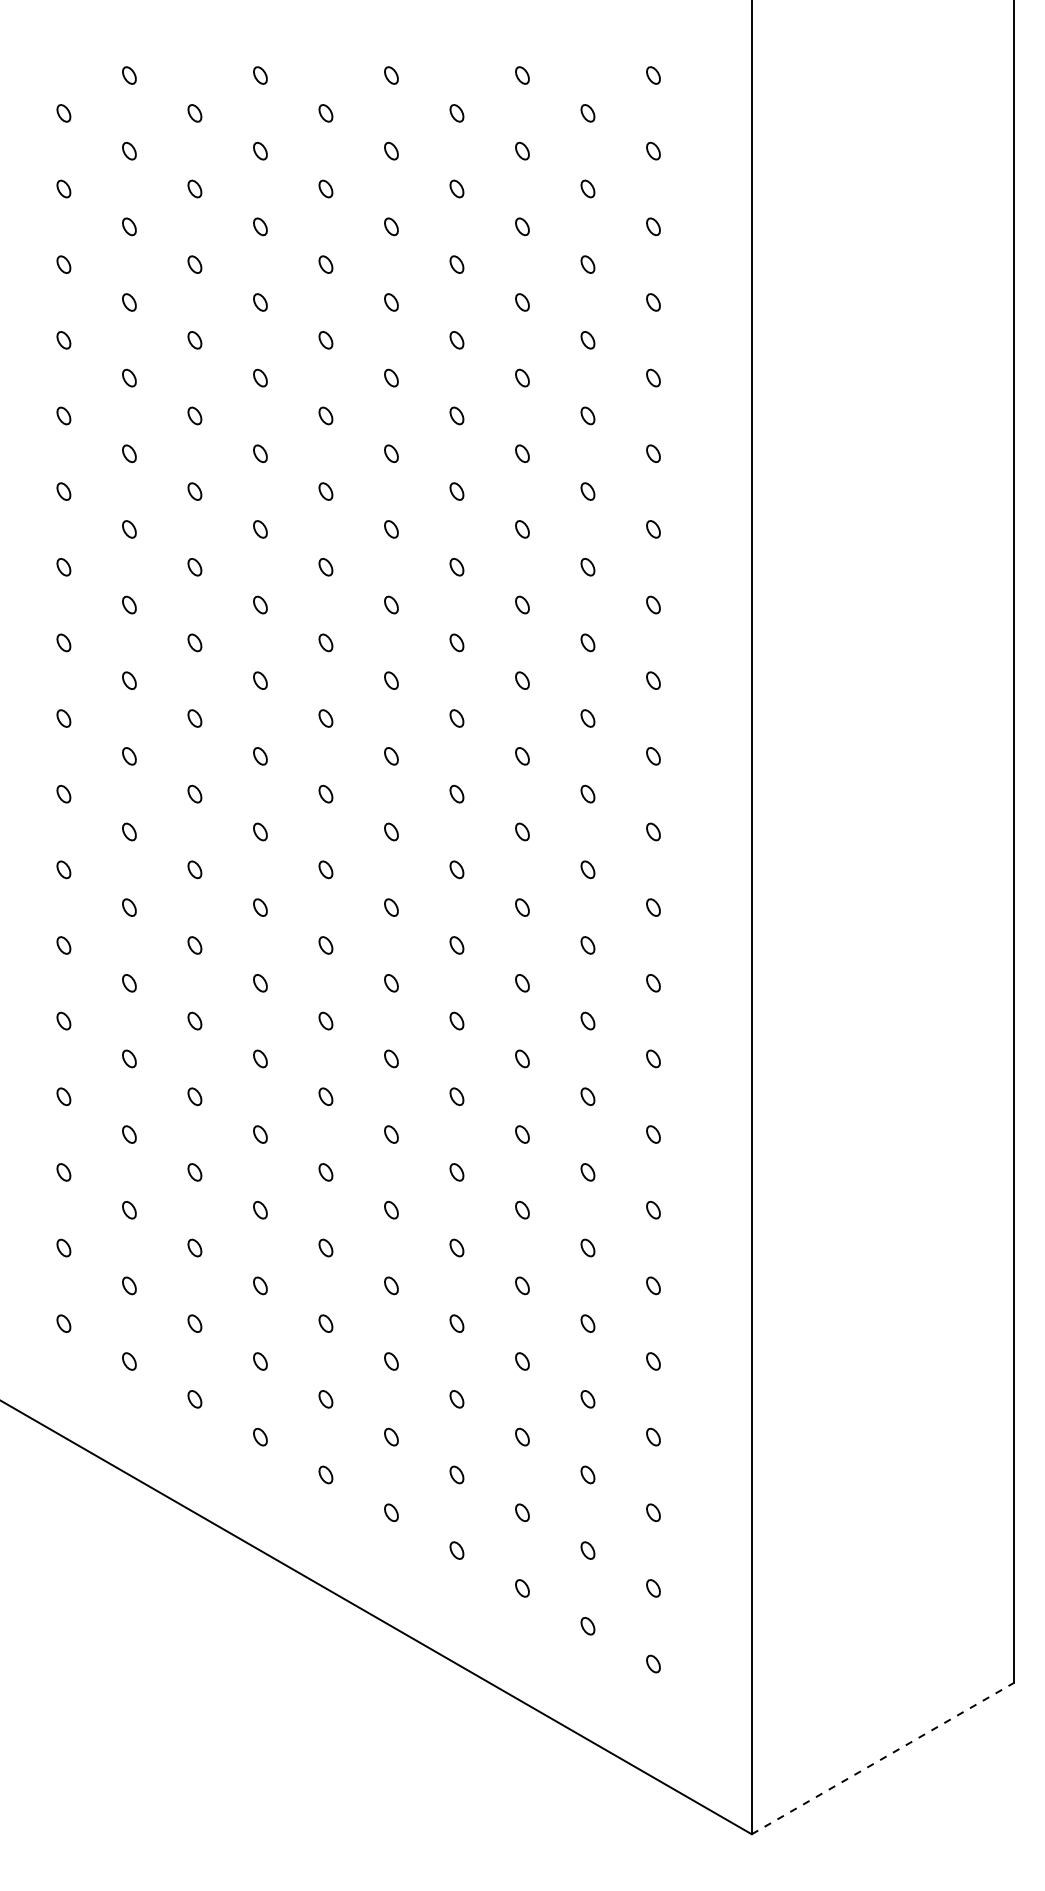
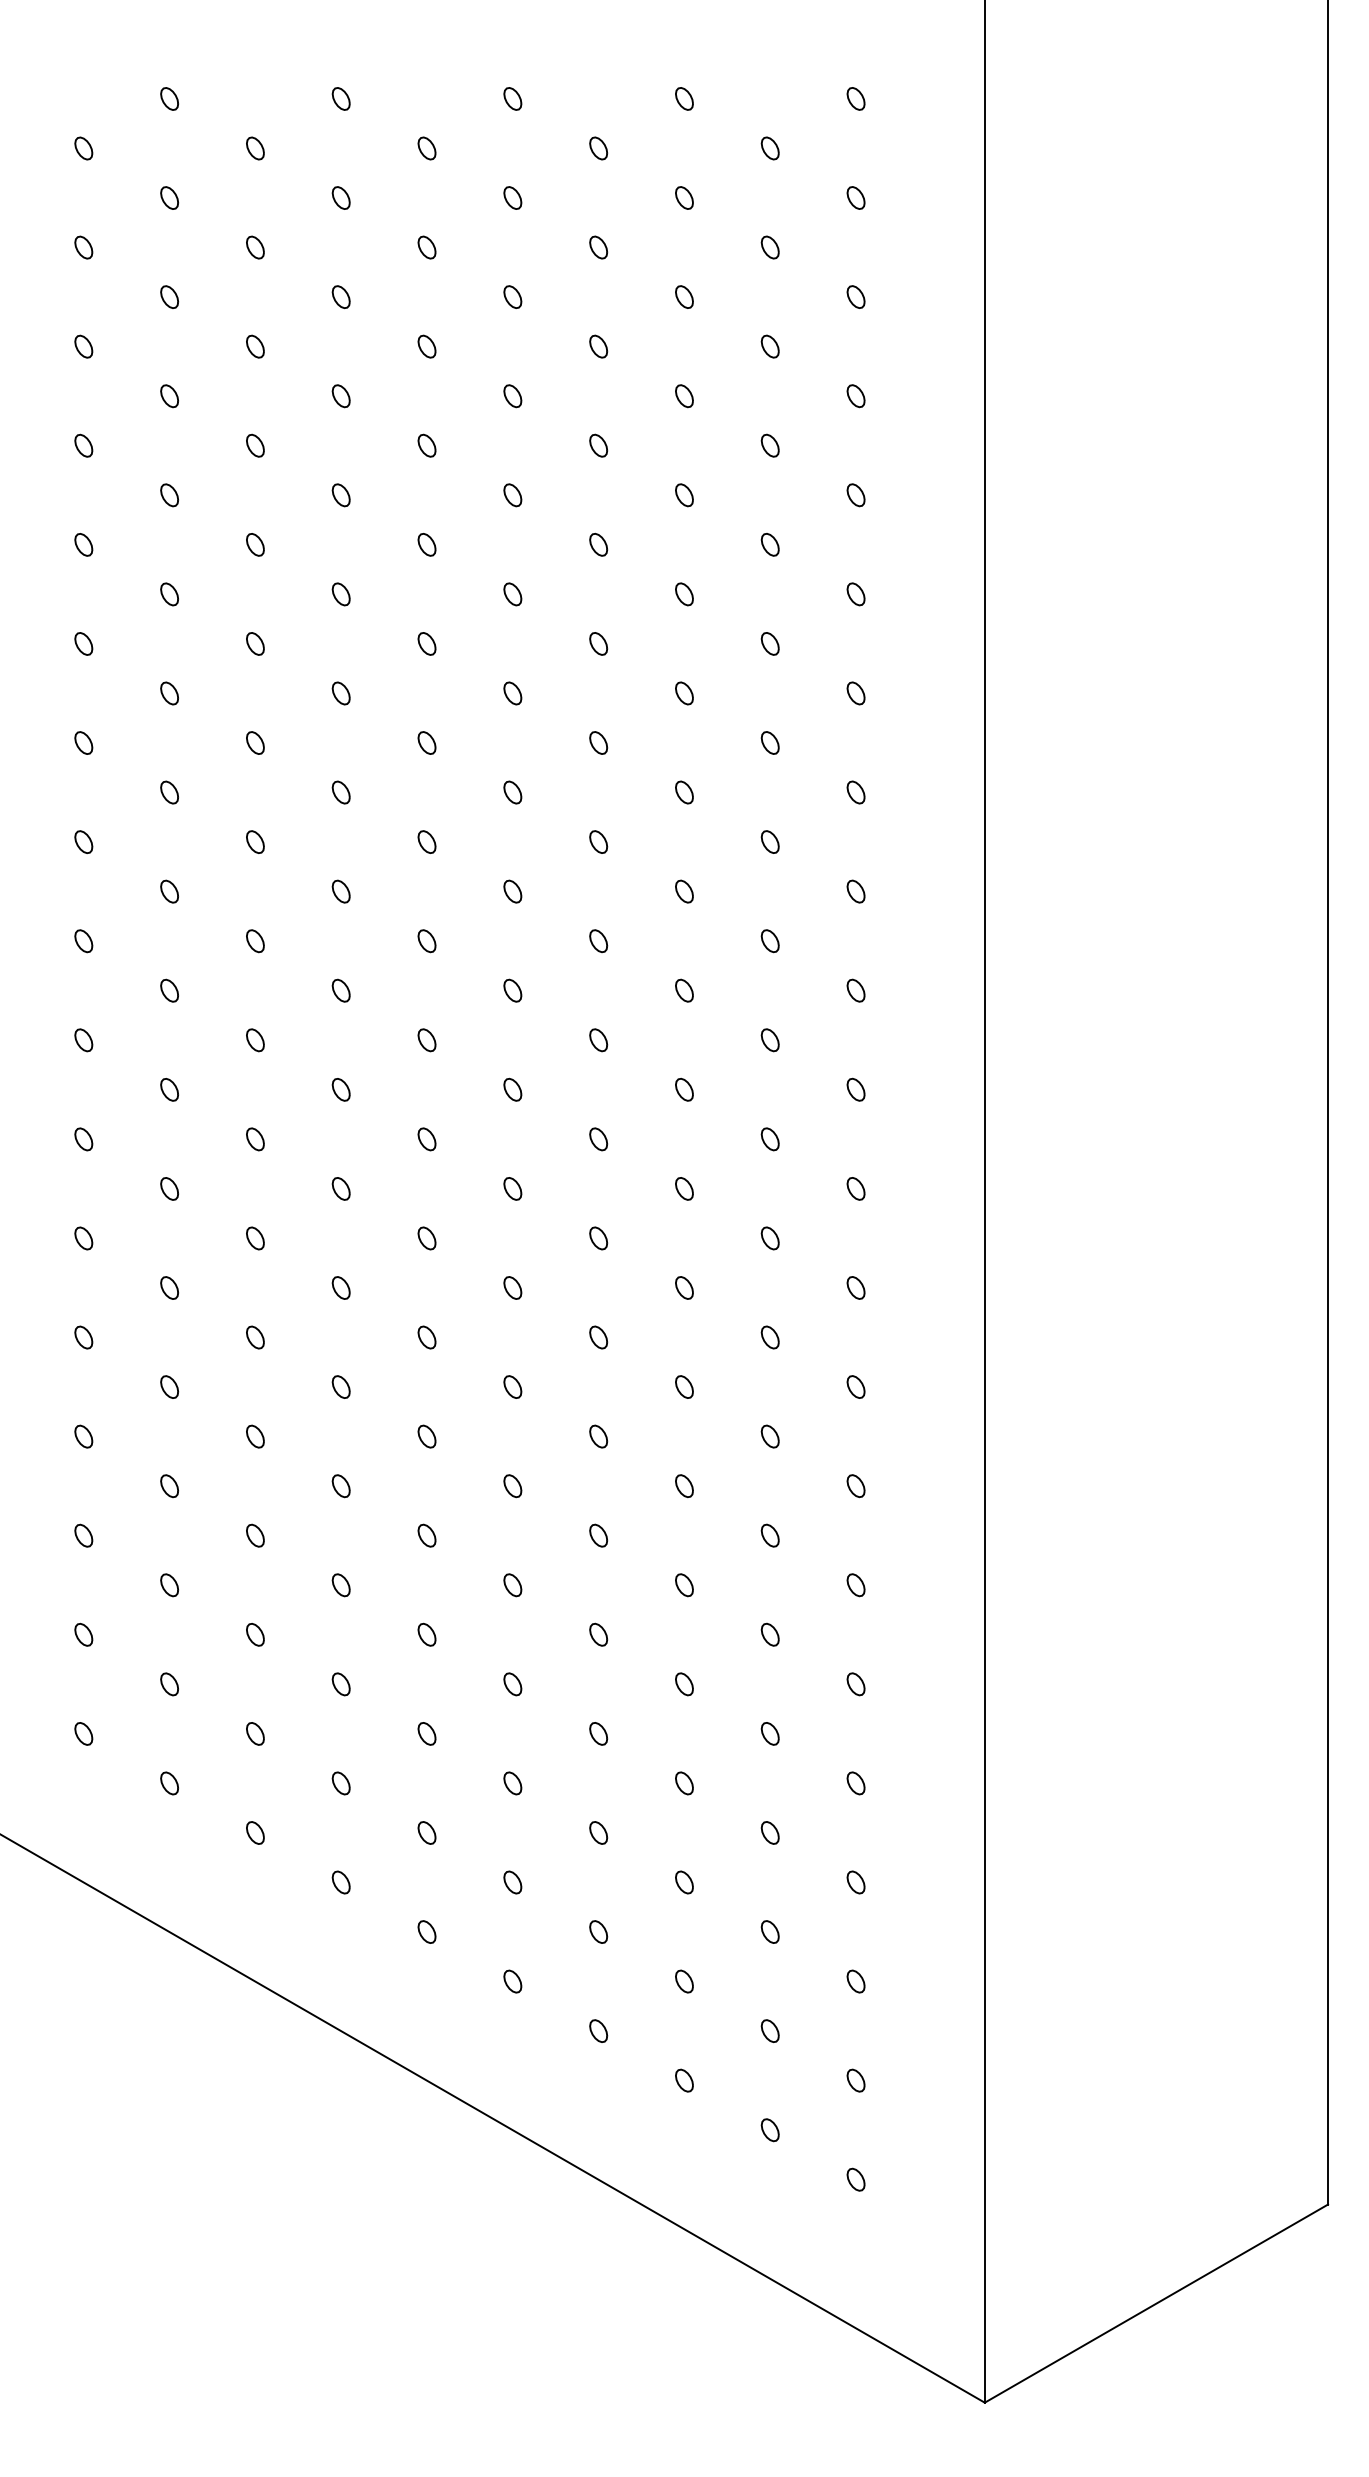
line: (883, 1758) -> (1157, 2303), dashed -> solid

